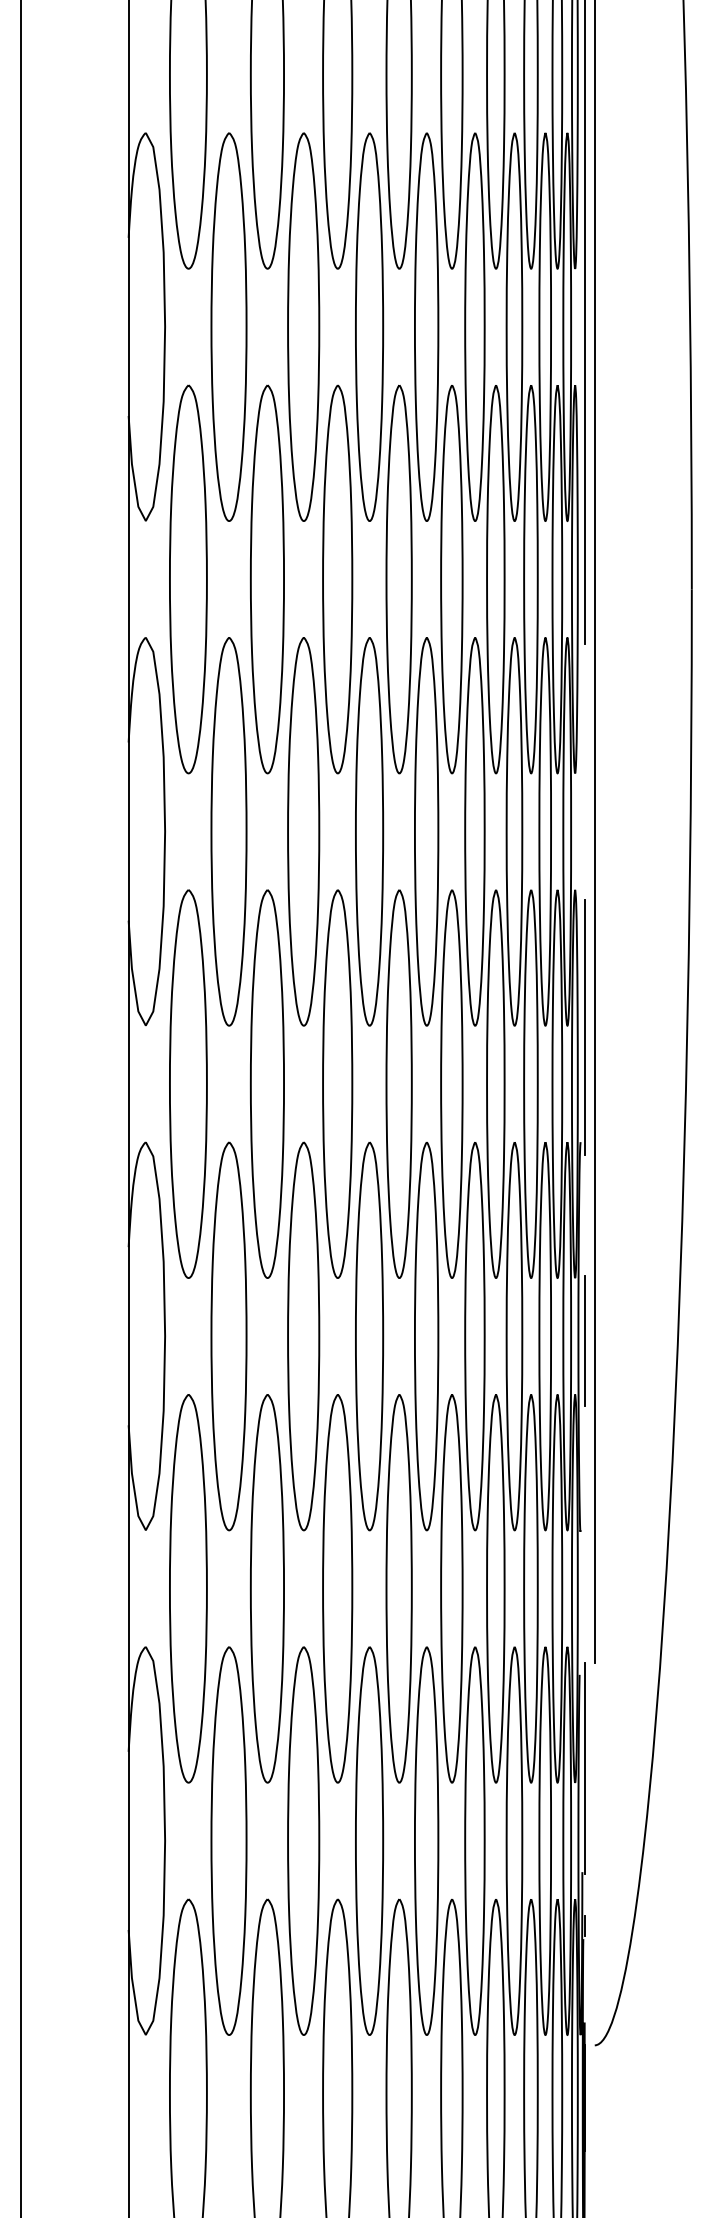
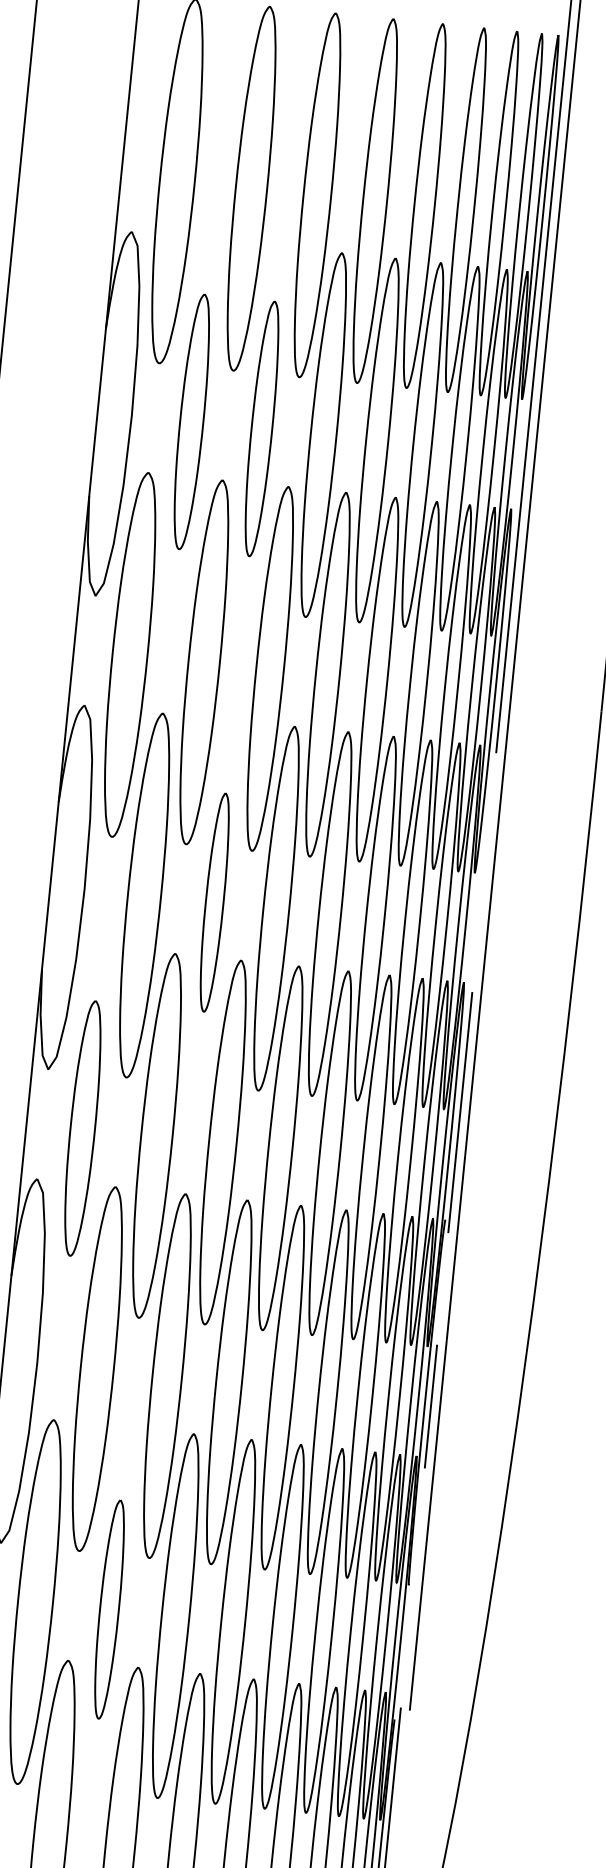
part: (228, 326) -> (191, 421), size x0.7
part: (303, 326) -> (261, 428), size x0.7
part: (303, 831) -> (214, 902), size x0.6
part: (188, 1083) -> (82, 1127), size x0.7
part: (266, 1588) -> (108, 1609), size x0.6

